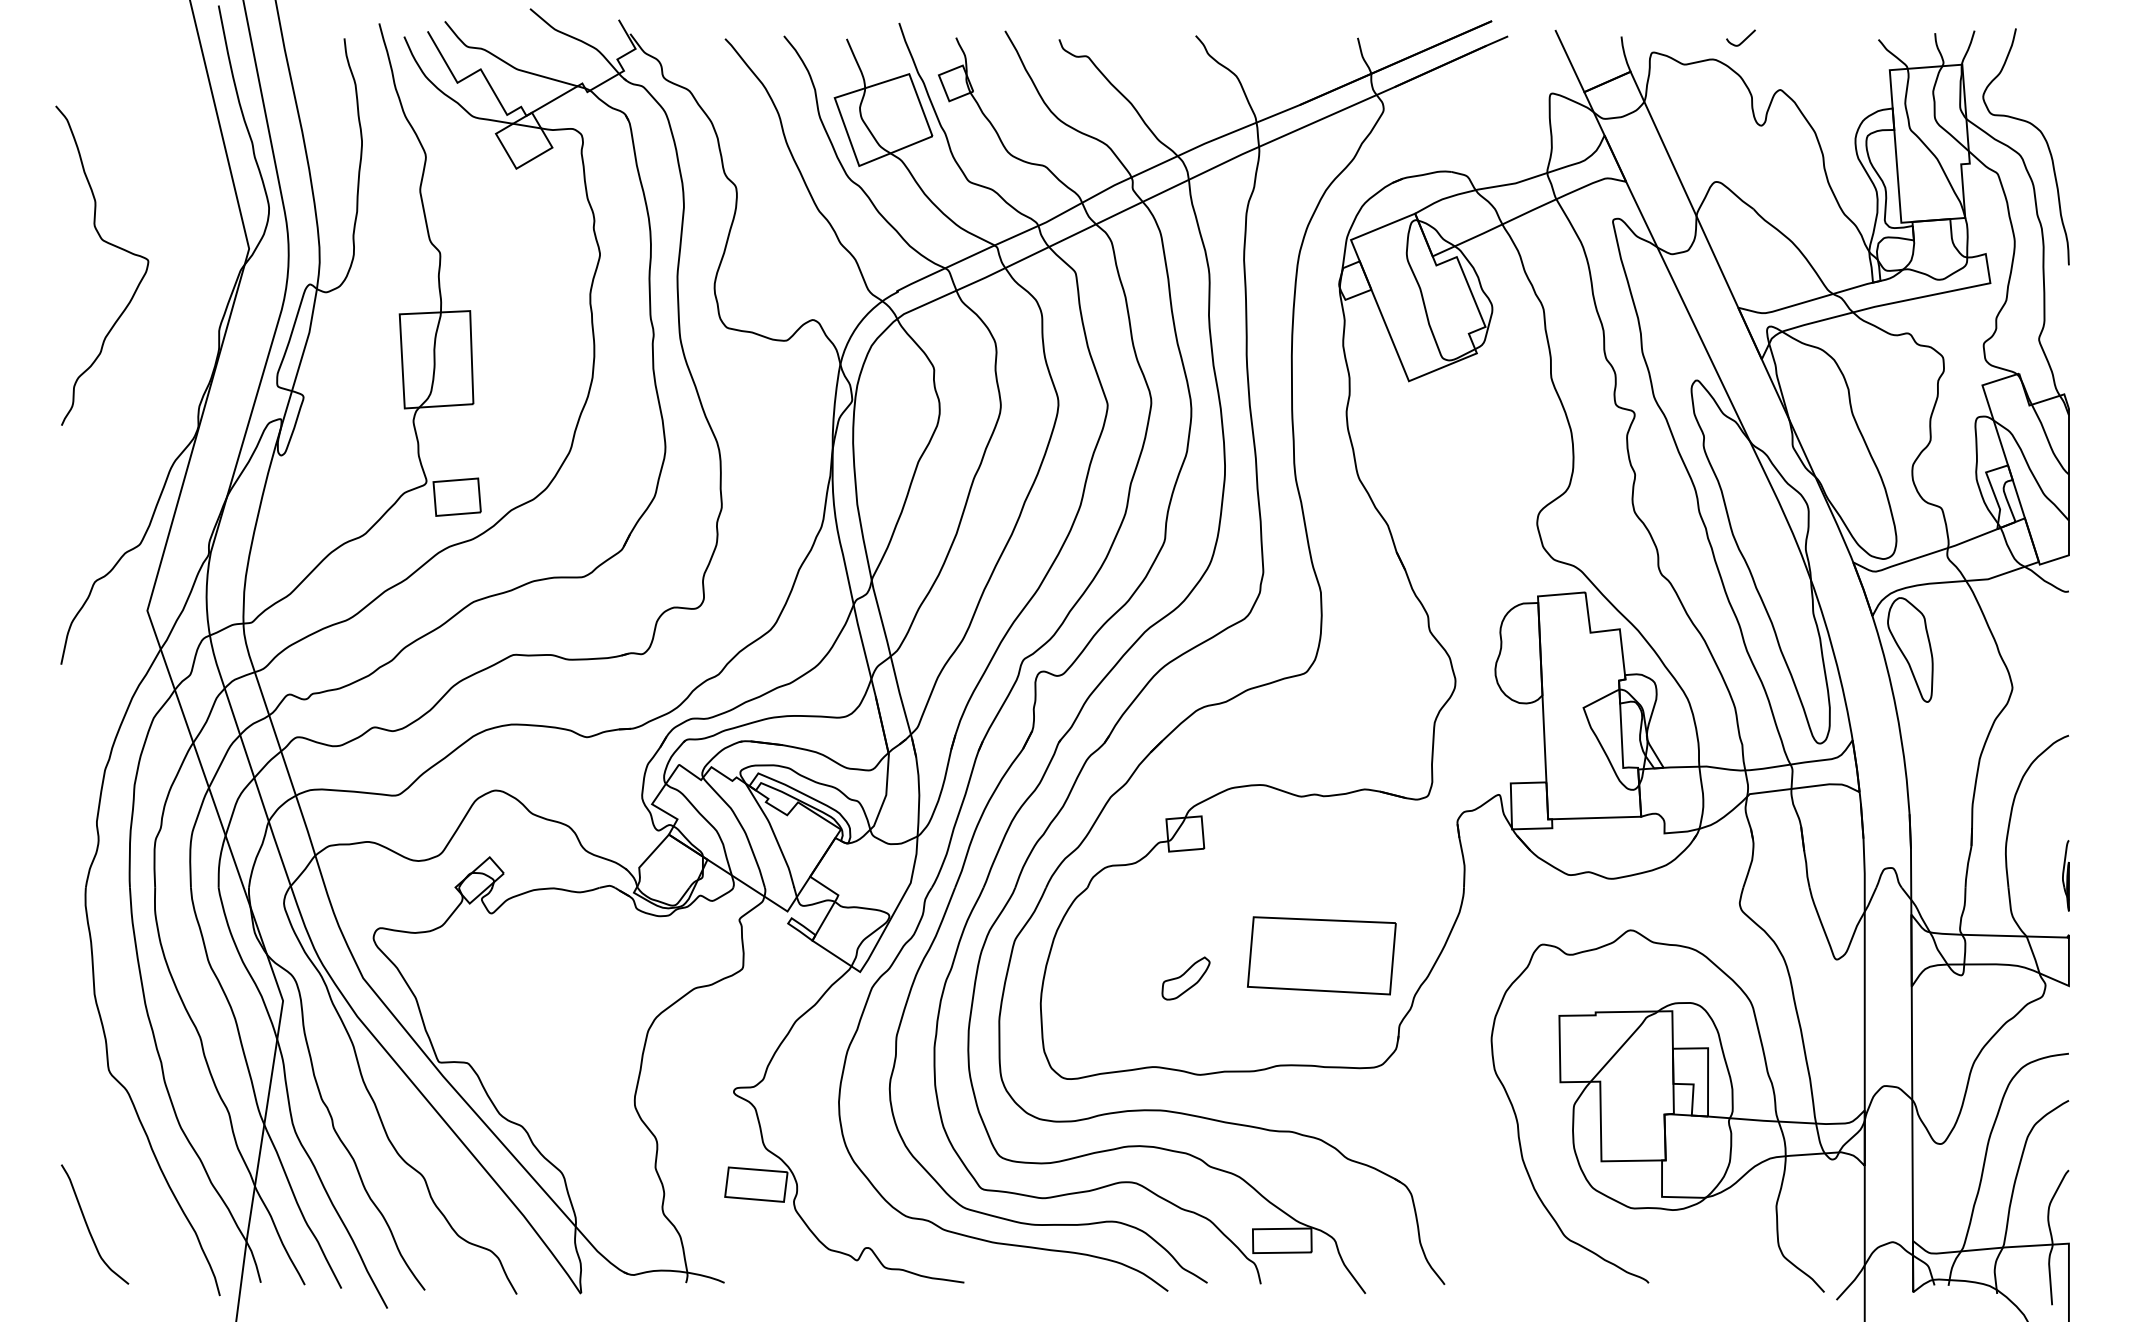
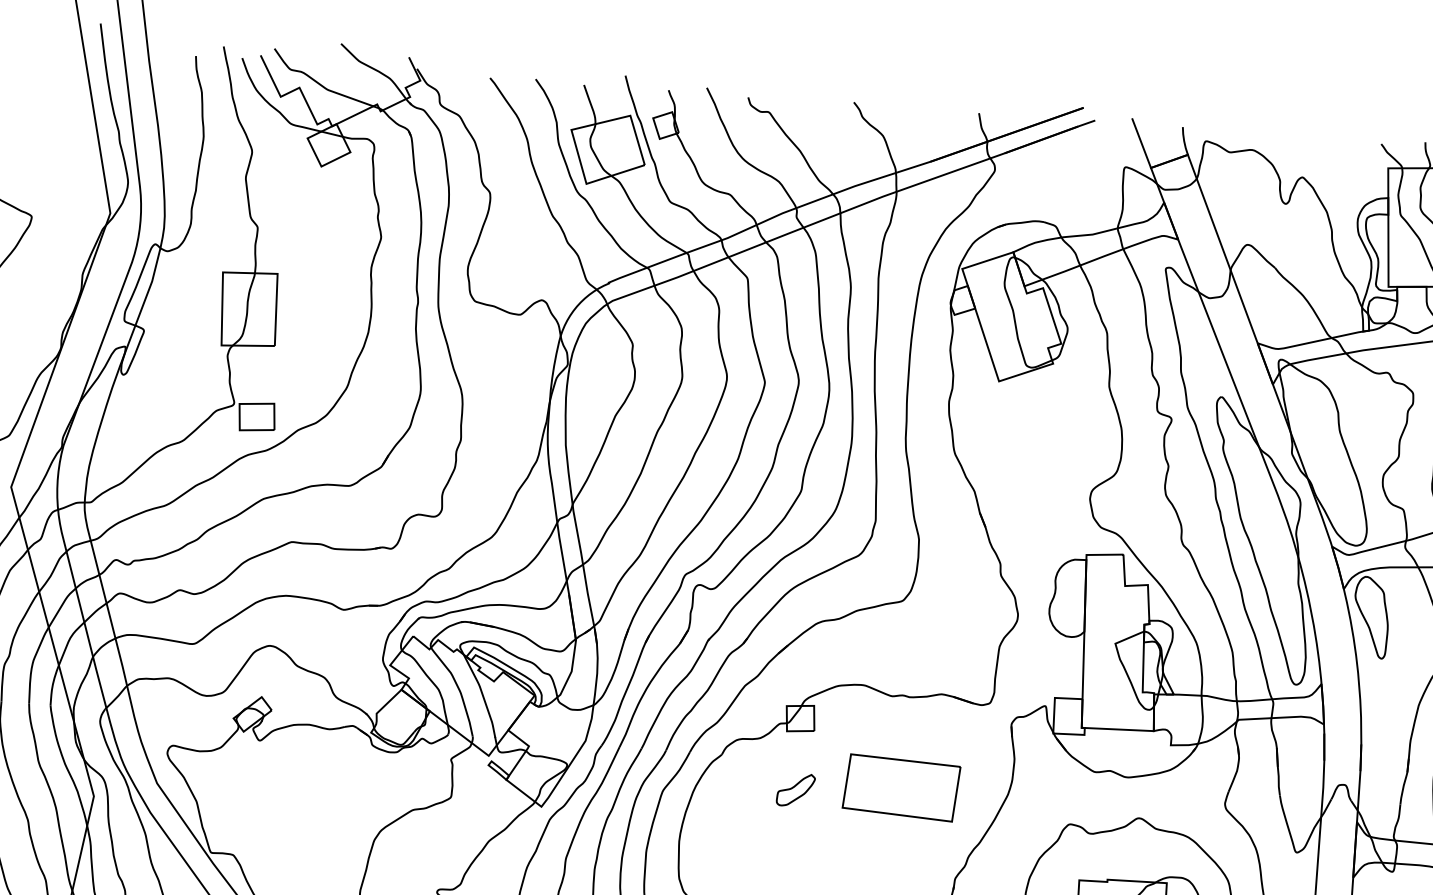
curve: (1742, 40) -> (1276, 137), removed
part: (1321, 955) -> (901, 787), moved
part: (1185, 978) -> (795, 790), moved

